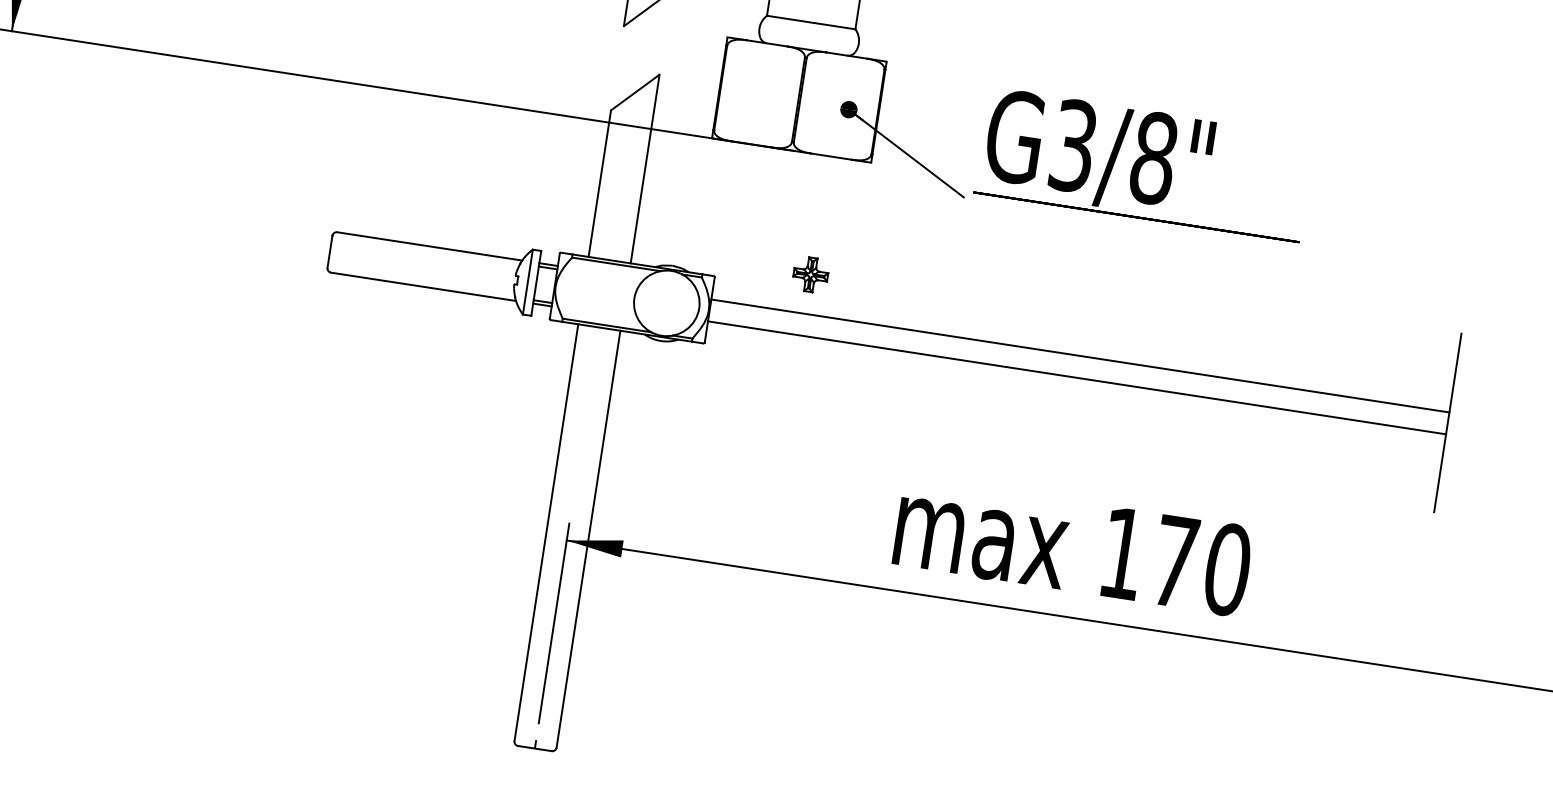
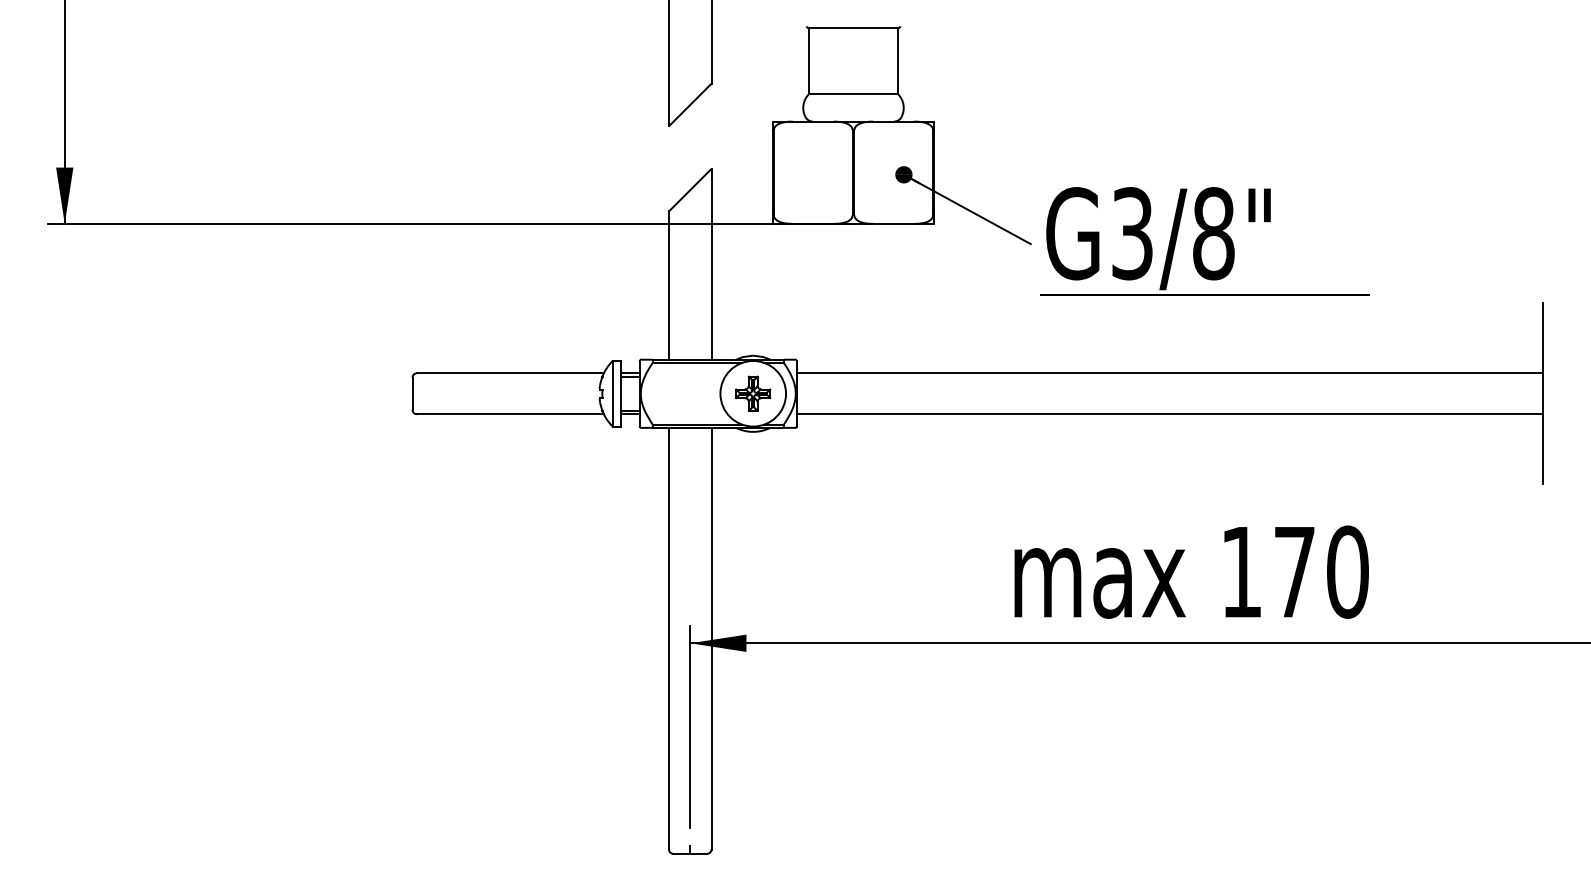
part: (1143, 164) -> (1204, 241), moved
part: (811, 274) -> (753, 393), moved
line: (1079, 356) -> (1169, 414), moved
line: (1076, 377) -> (1169, 373), moved

